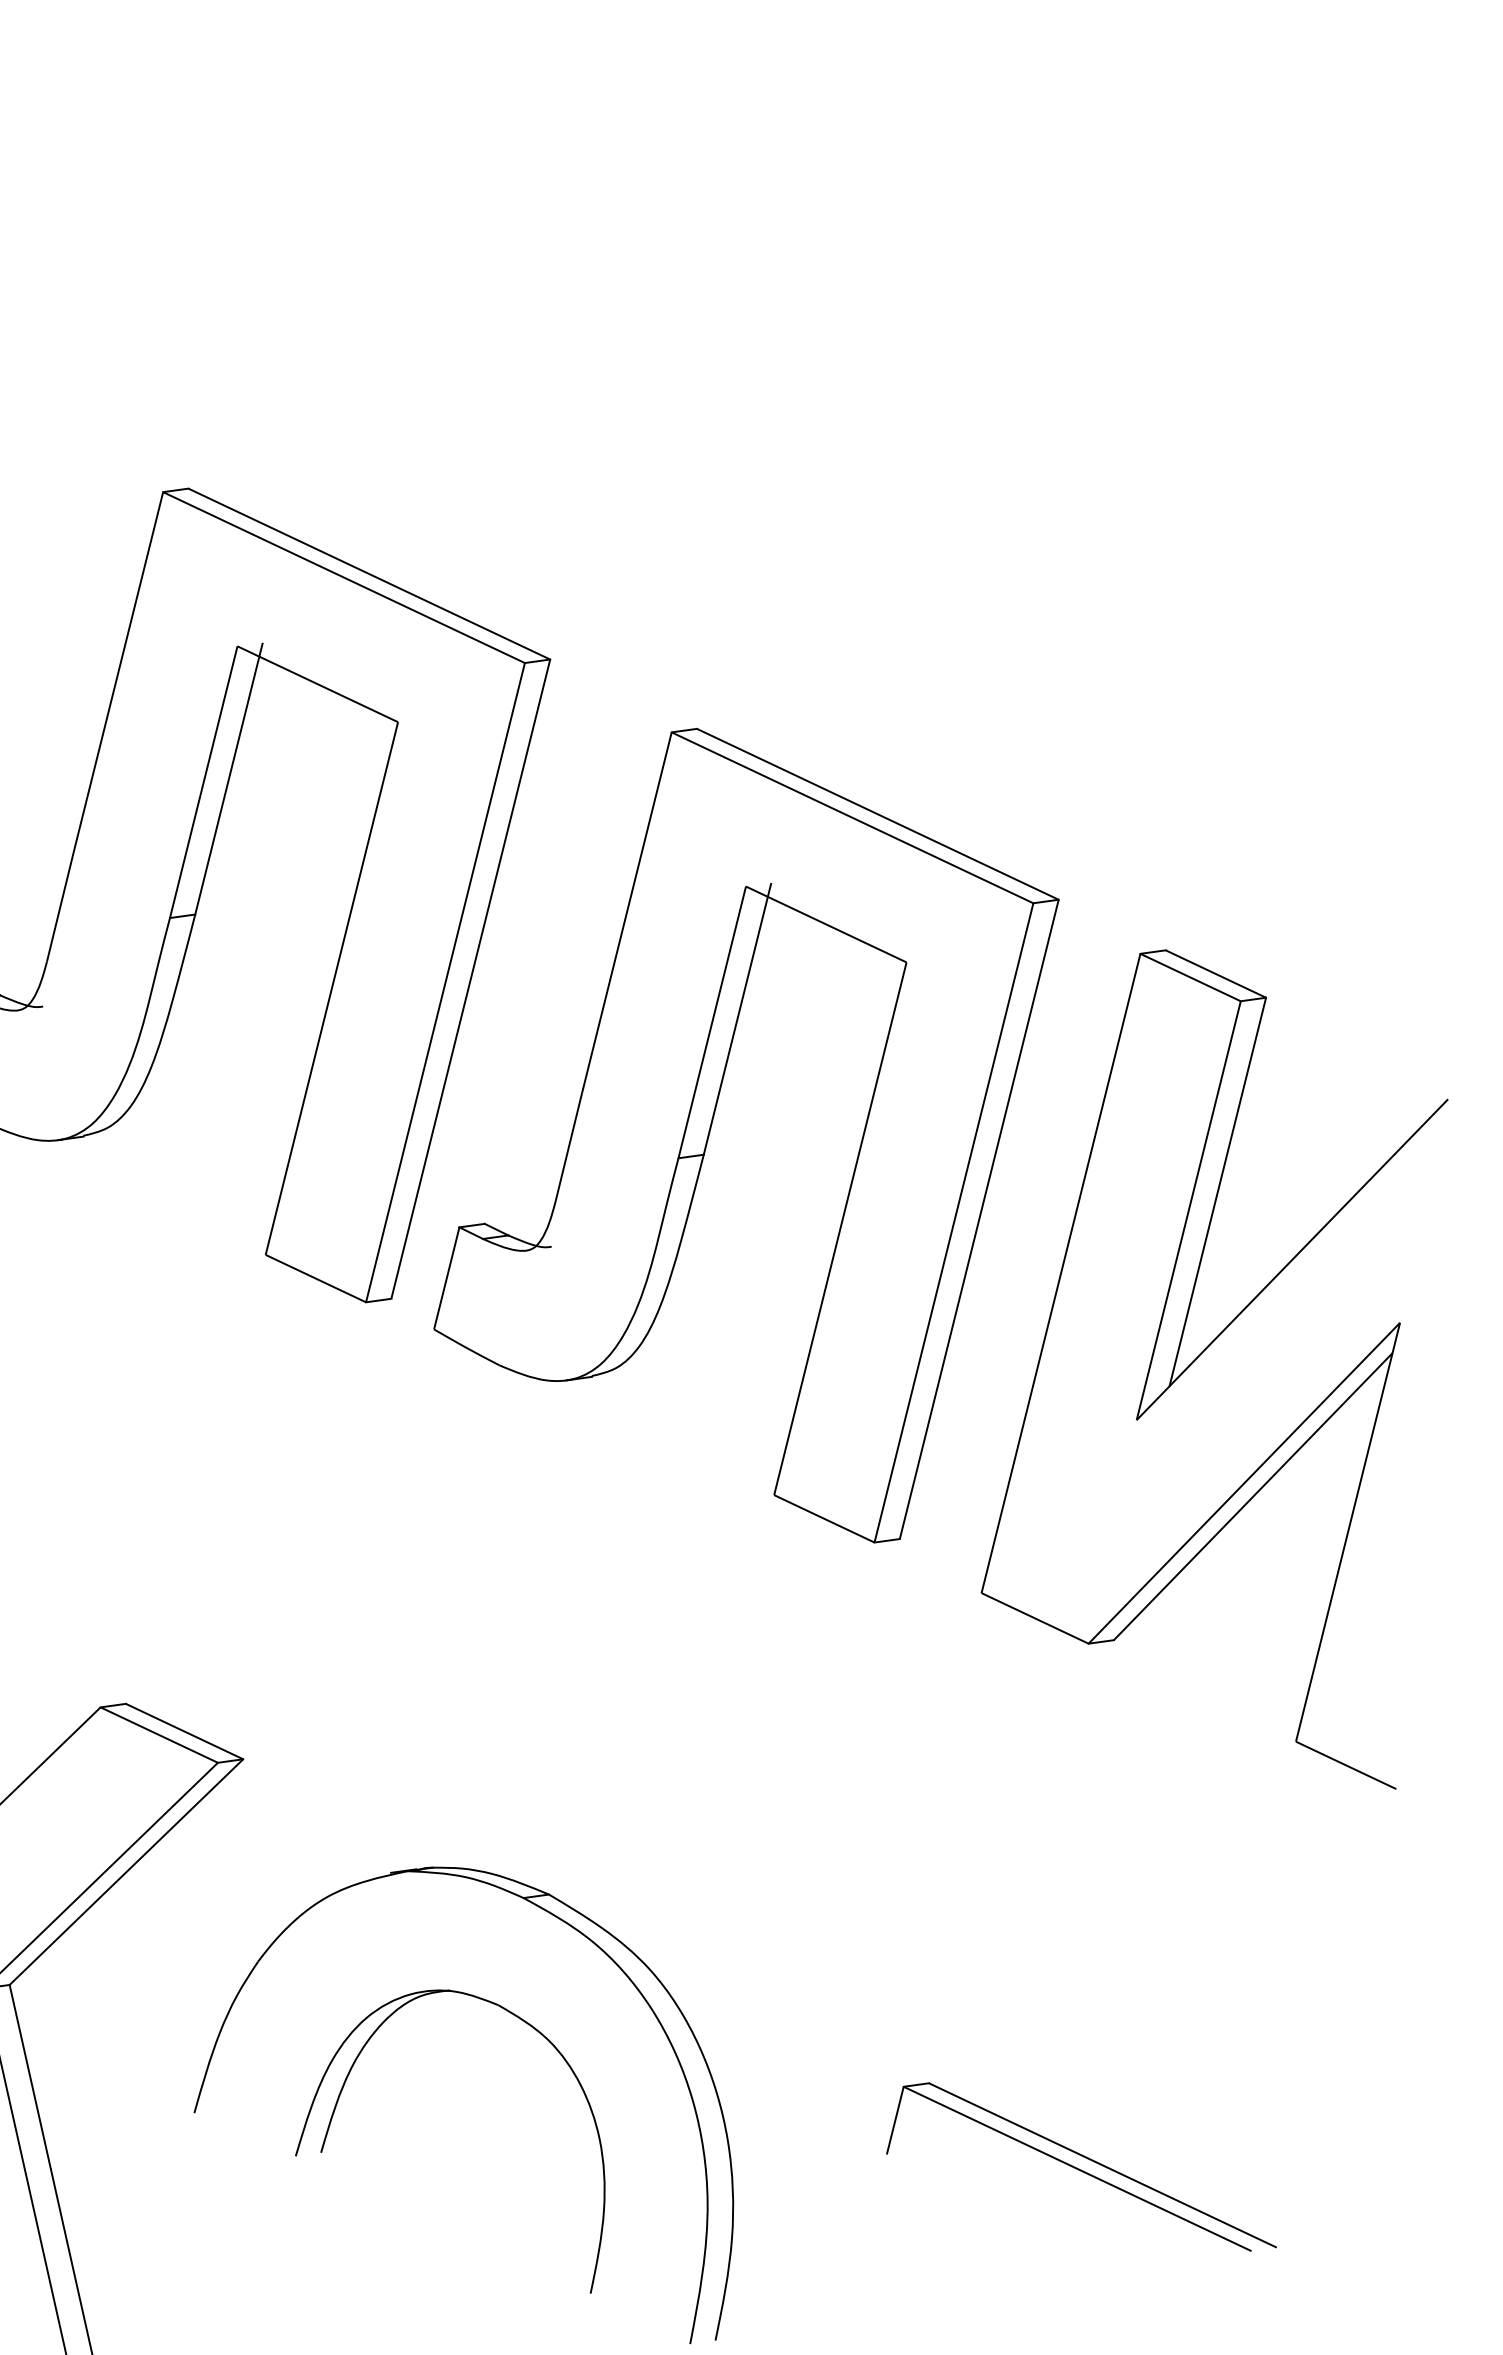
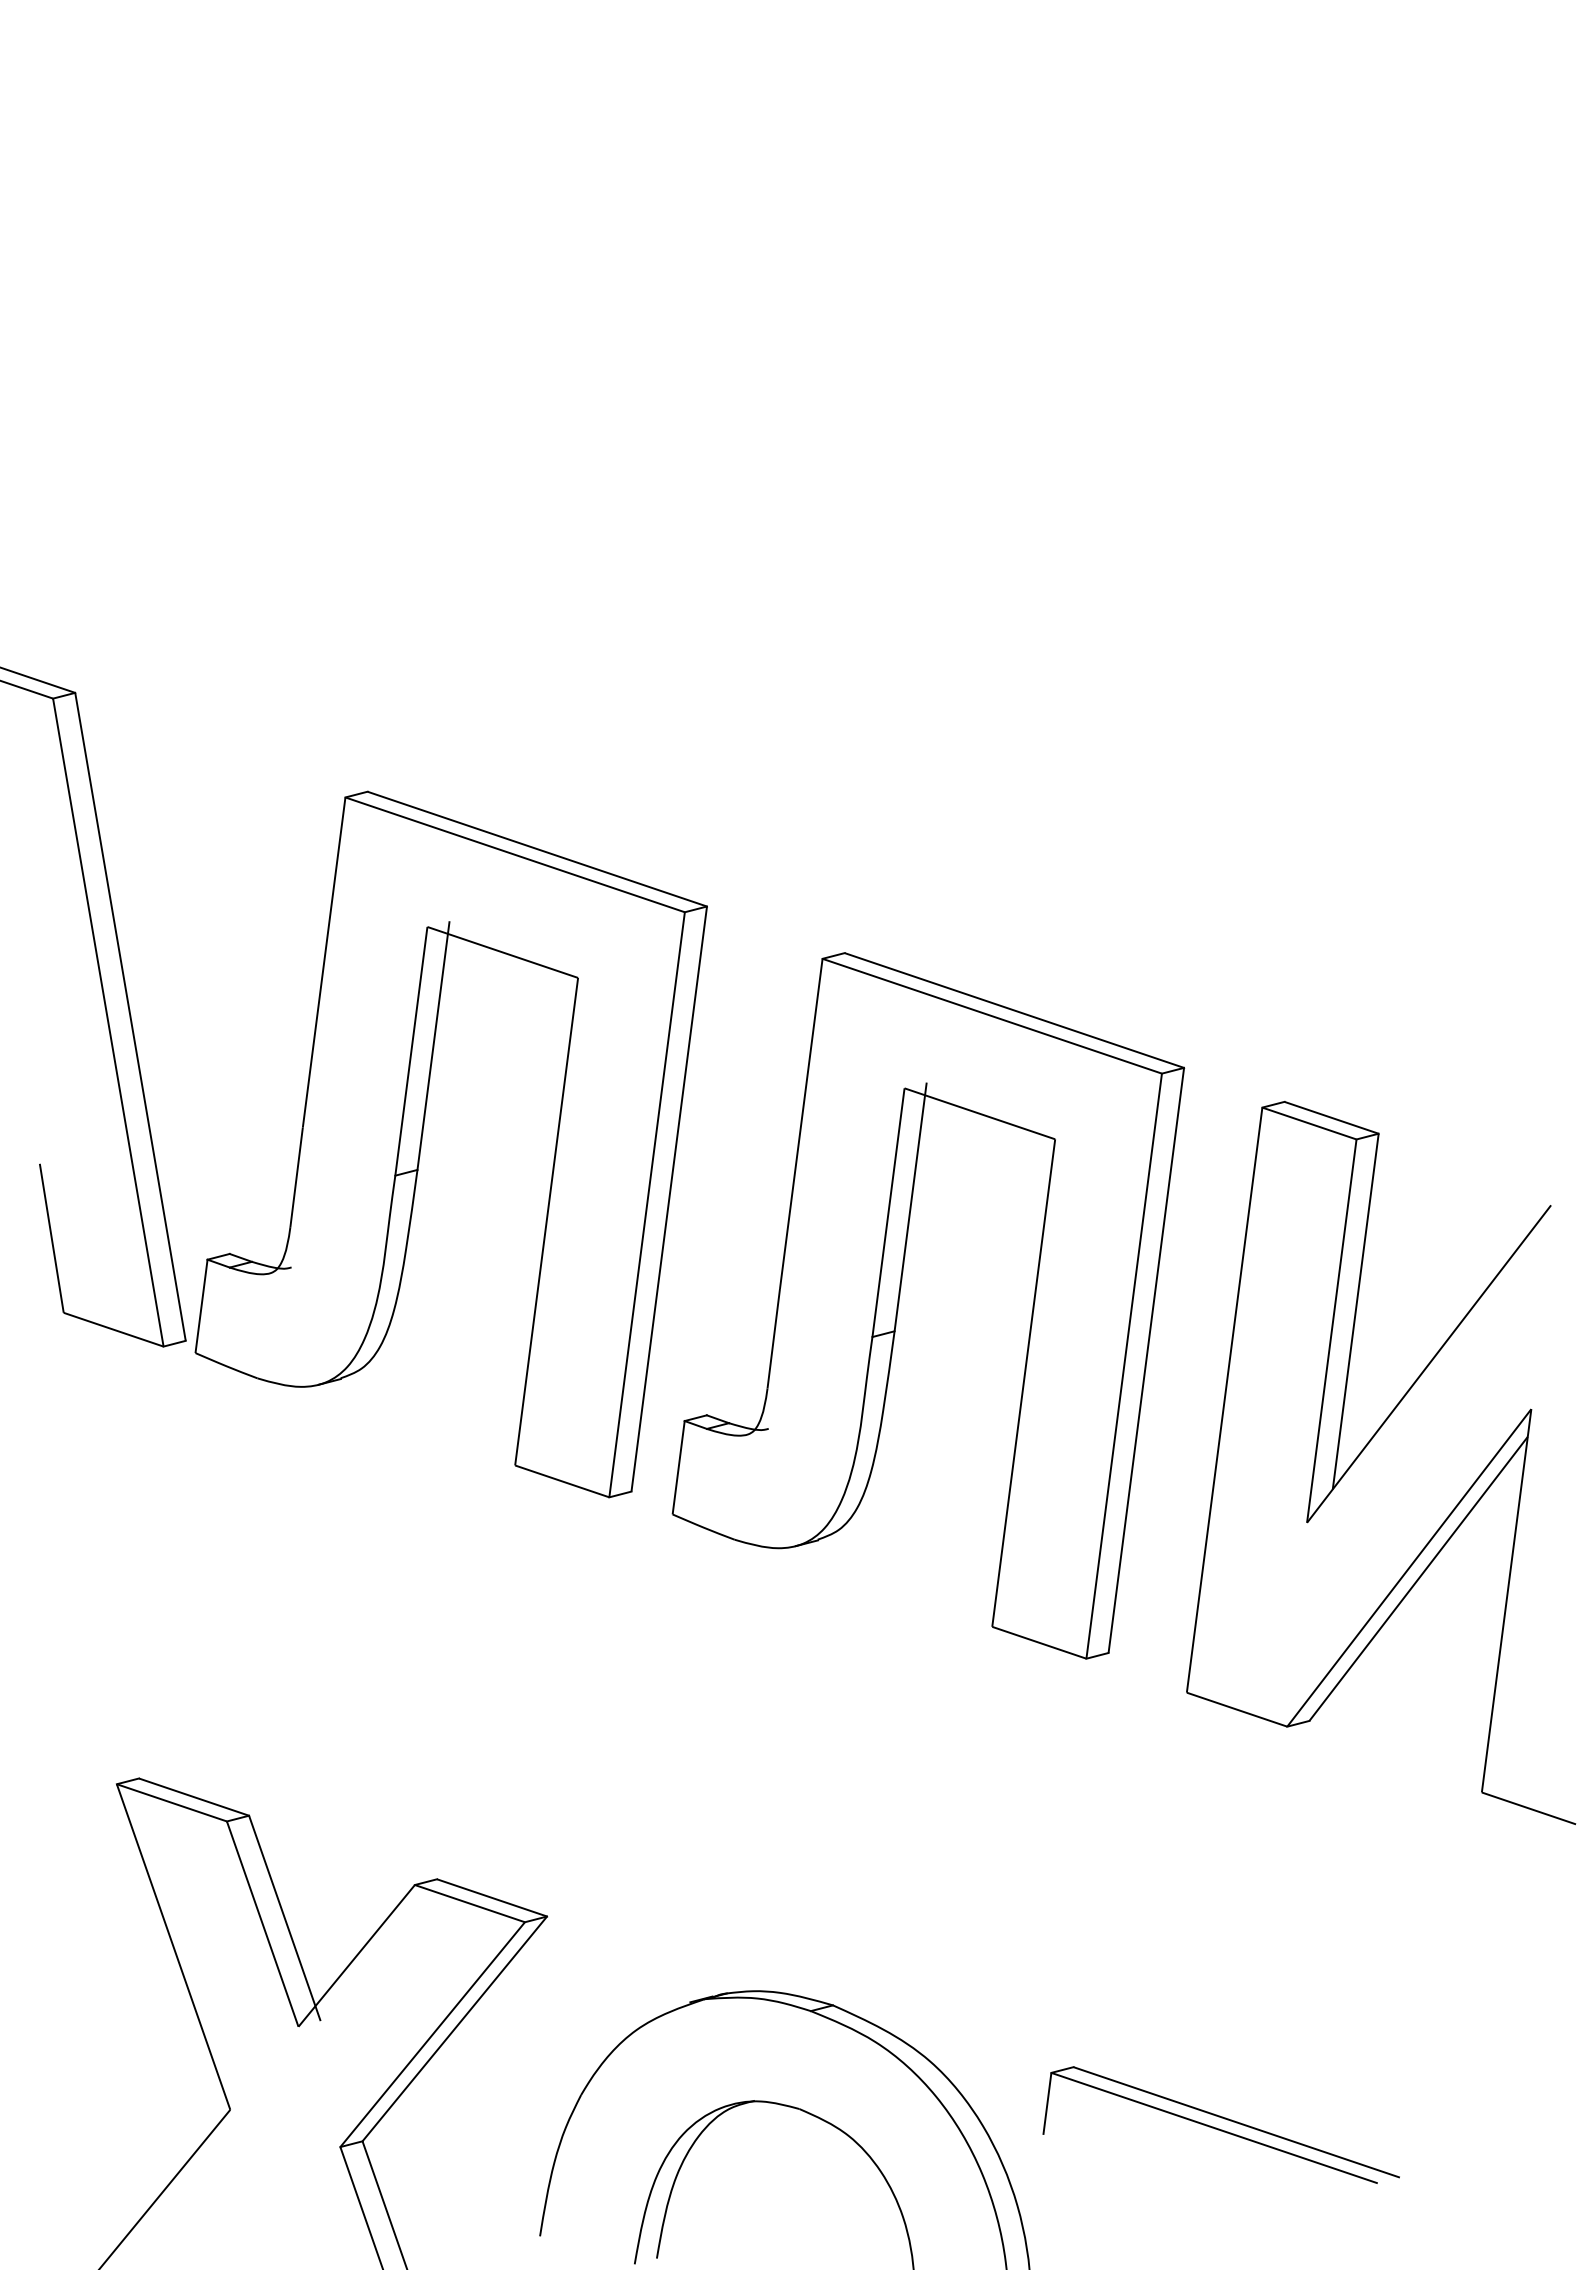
part: (1084, 2165) -> (1220, 2124), moved

